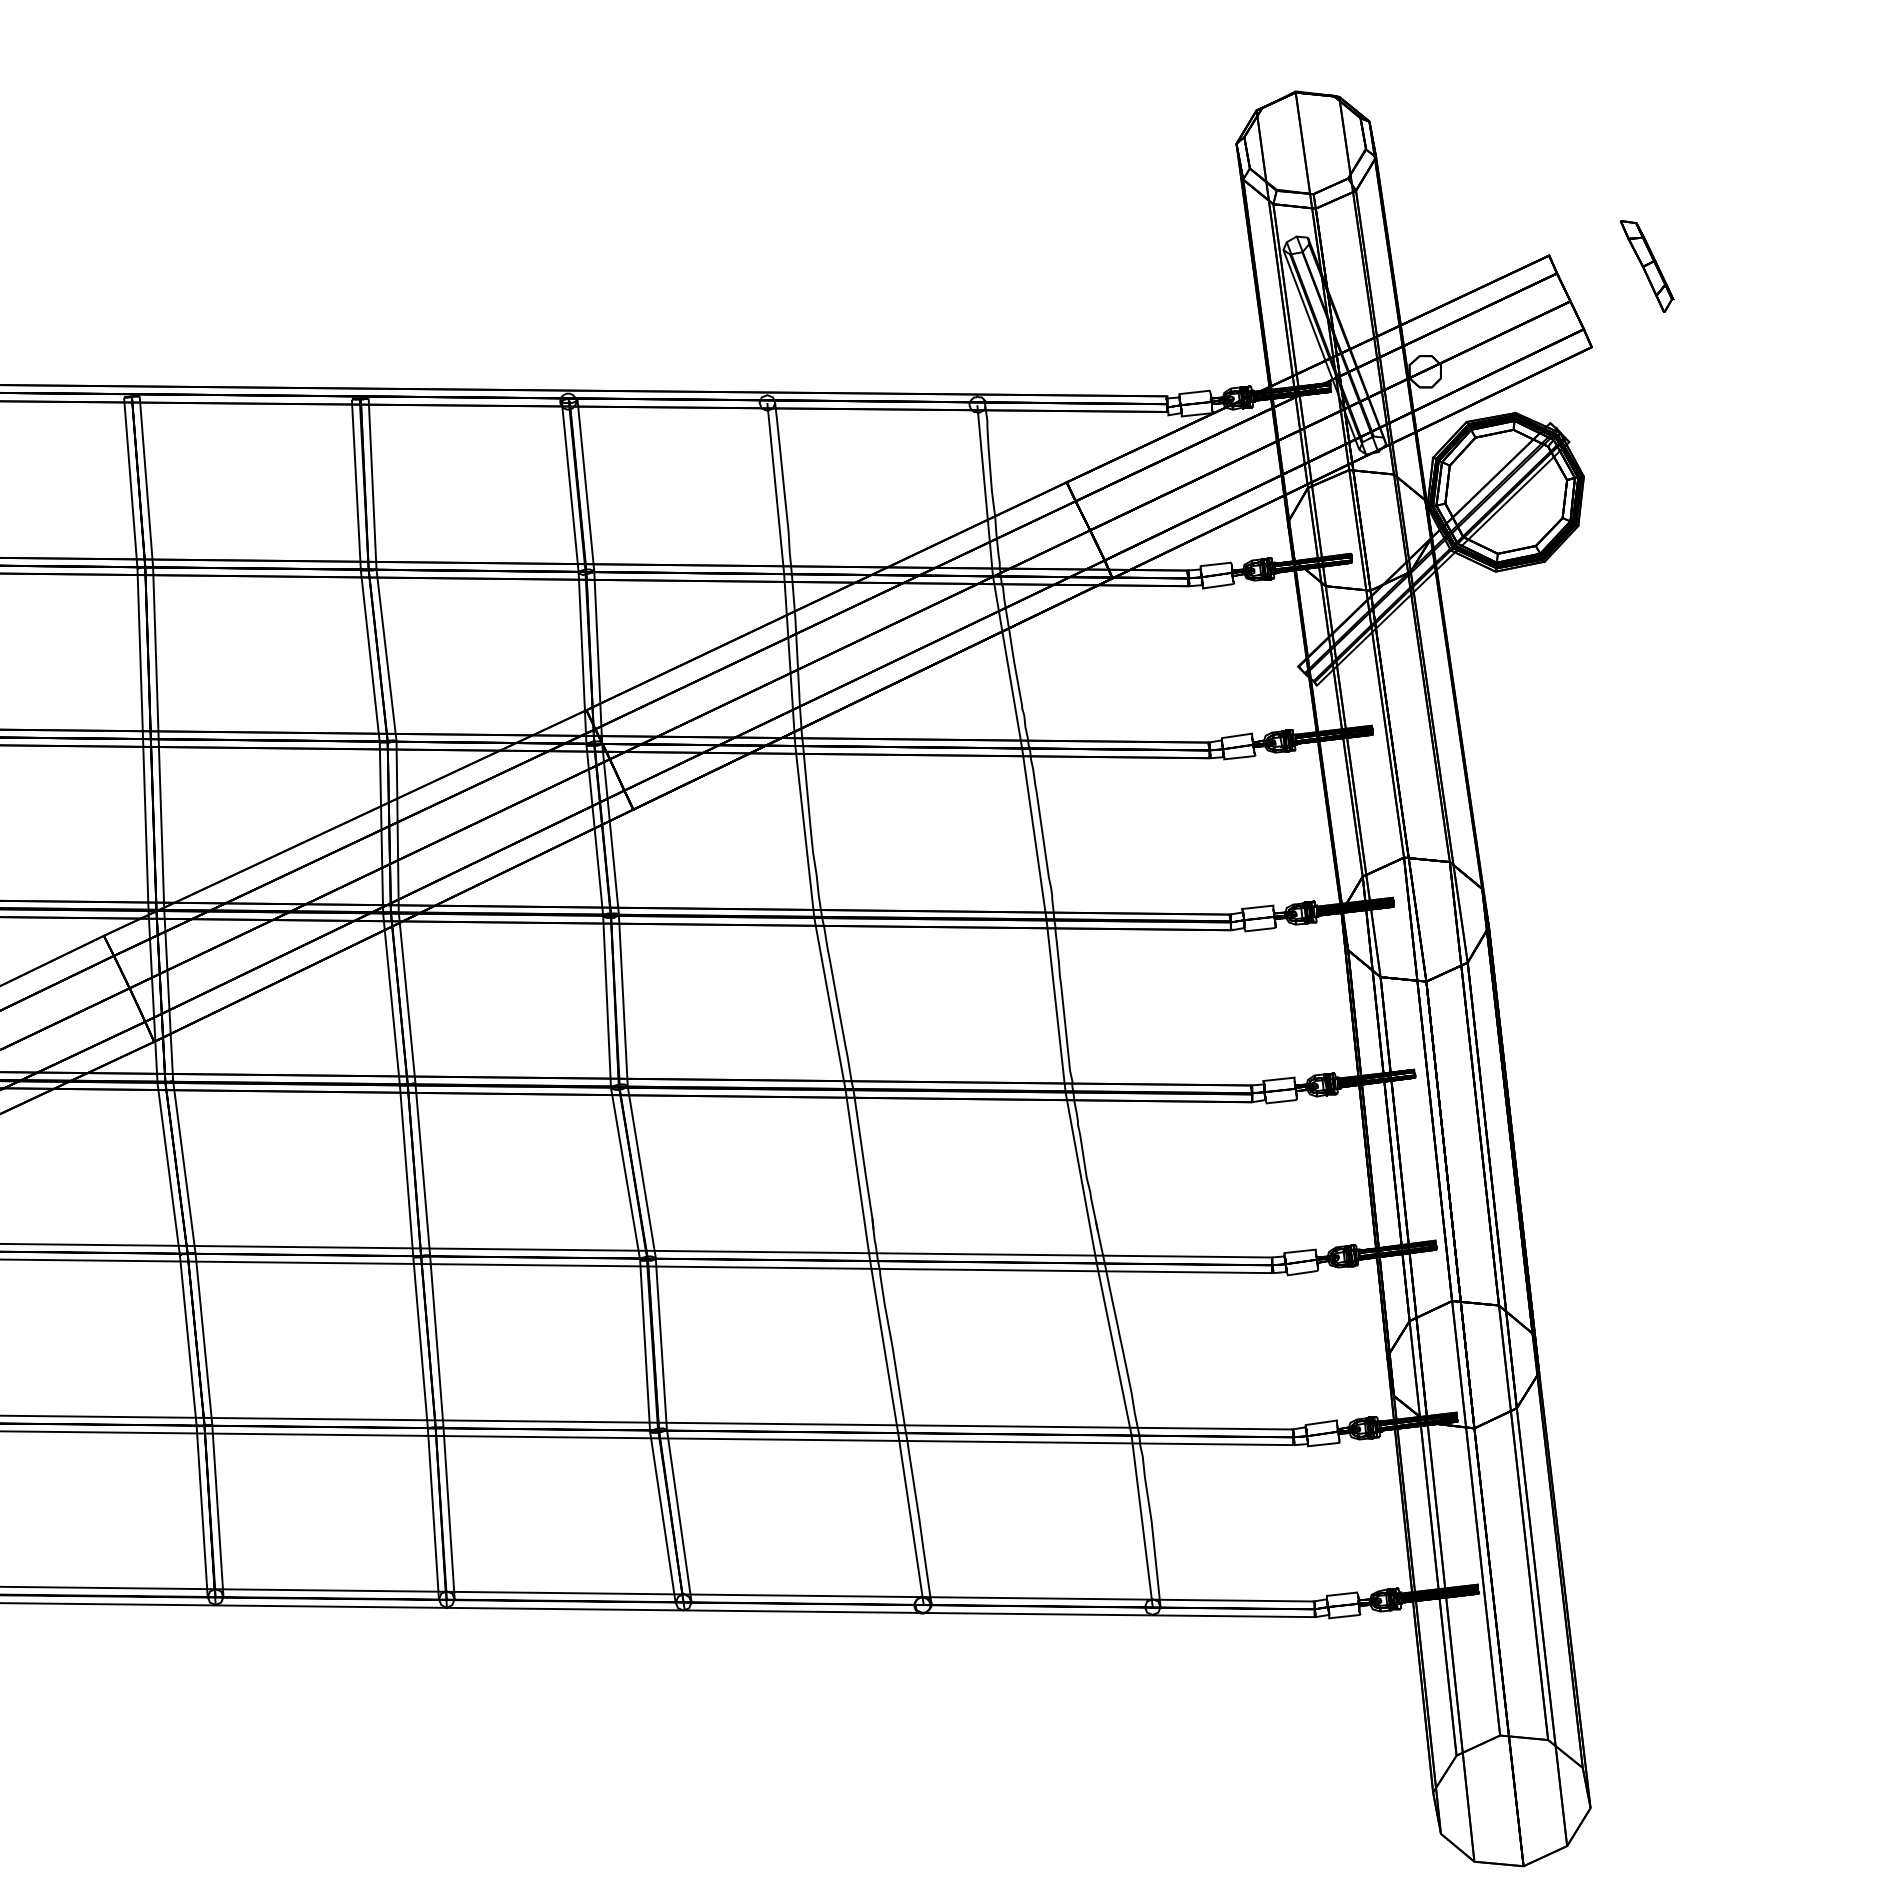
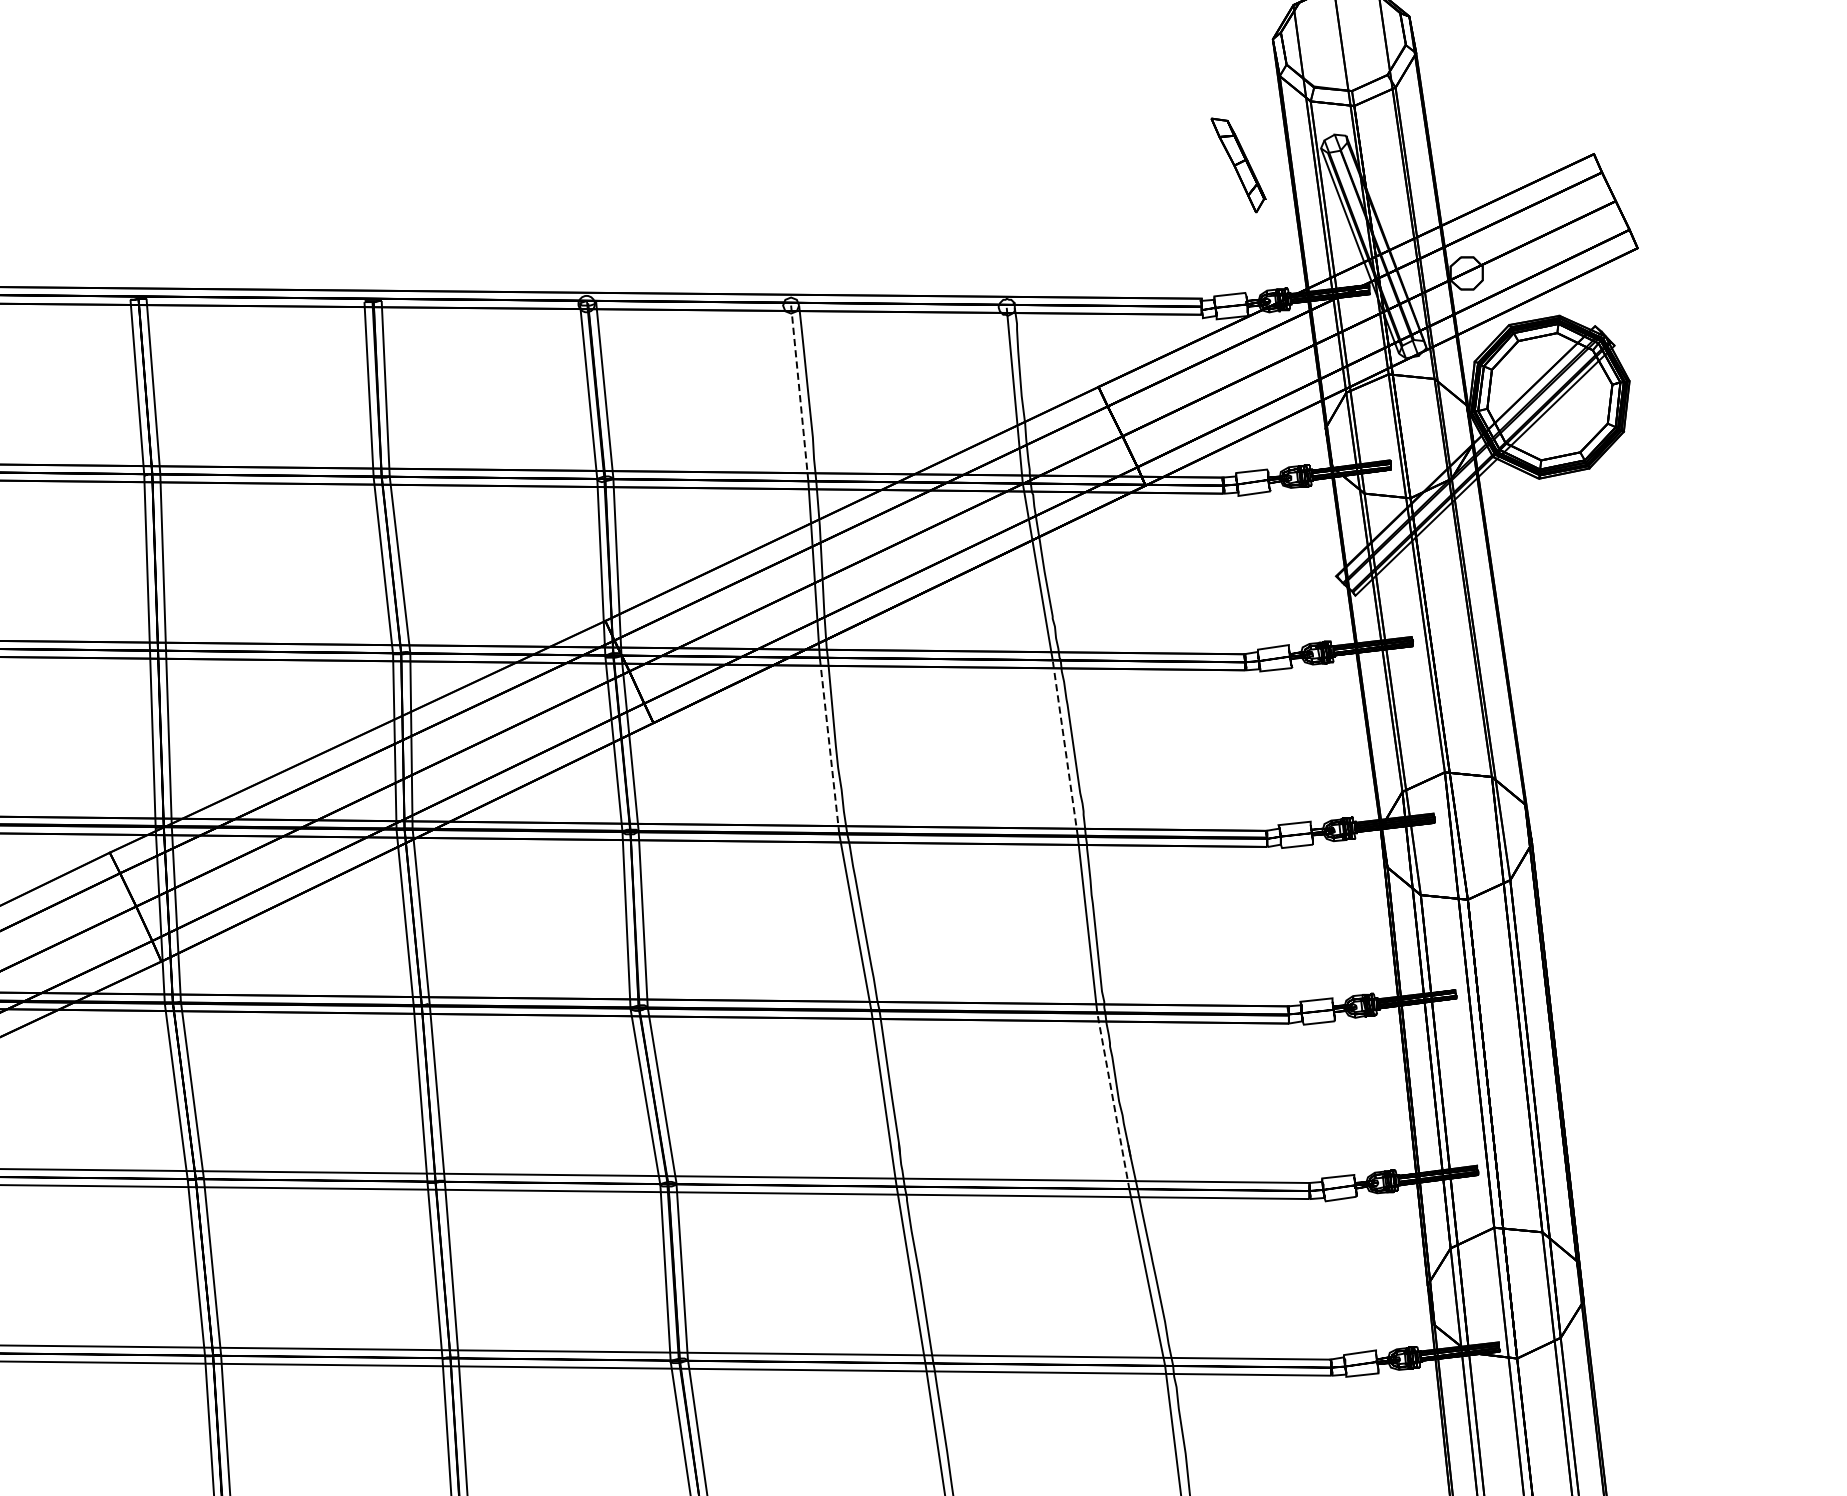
part: (1647, 266) -> (1238, 165), moved
line: (775, 488) -> (799, 393), solid -> dashed
line: (804, 831) -> (829, 745), solid -> dashed
line: (1034, 834) -> (1065, 748), solid -> dashed
line: (1081, 1177) -> (1113, 1100), solid -> dashed

